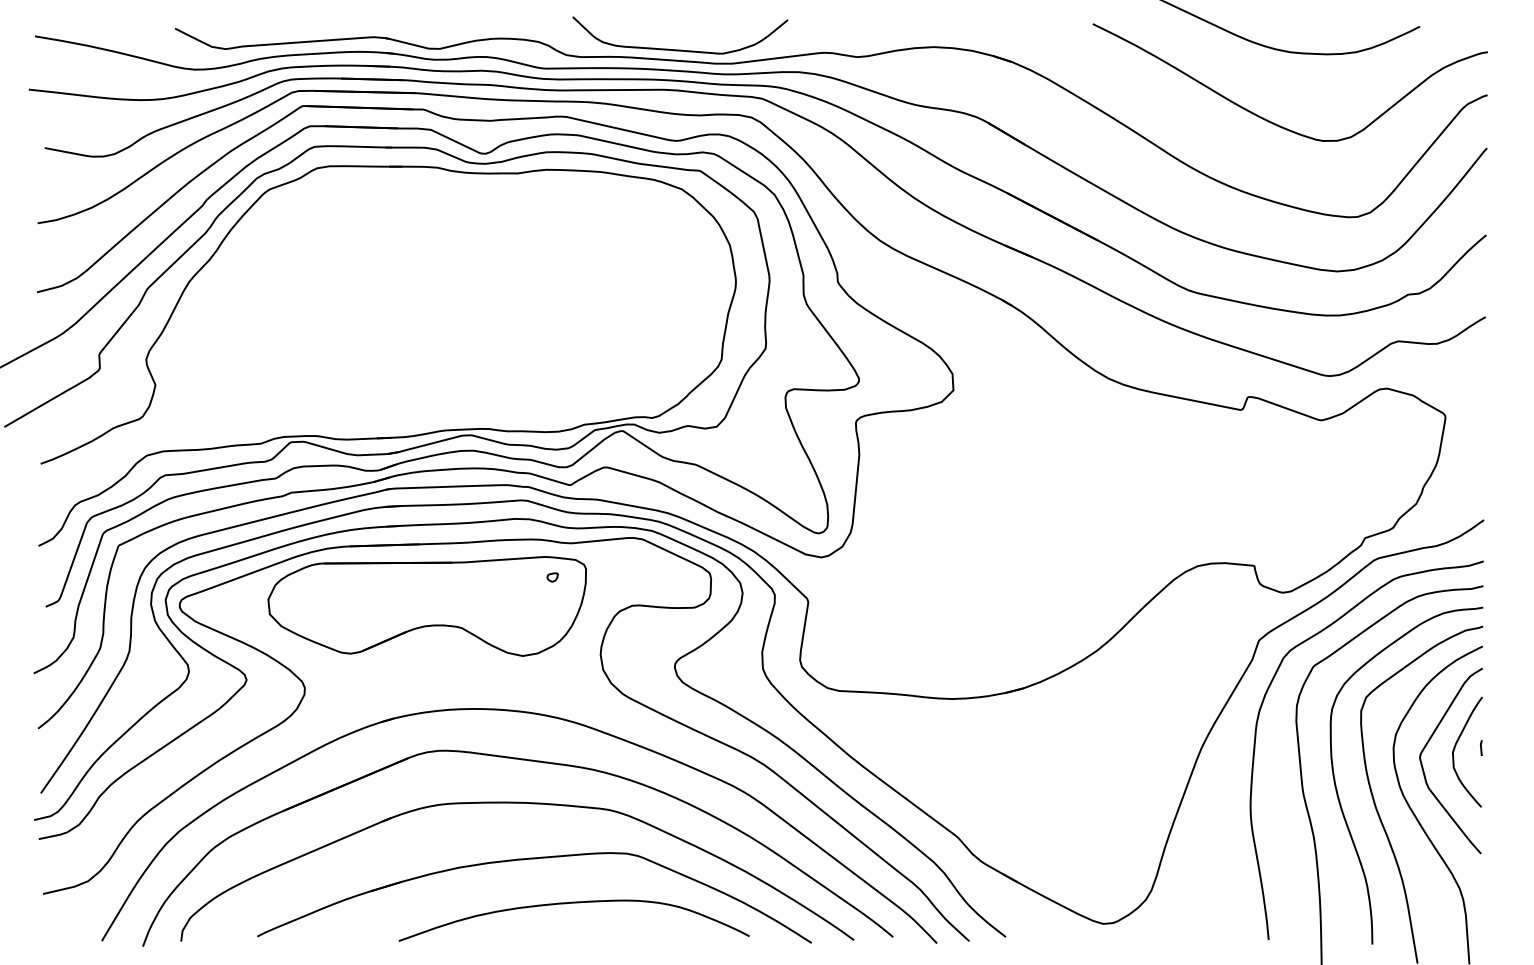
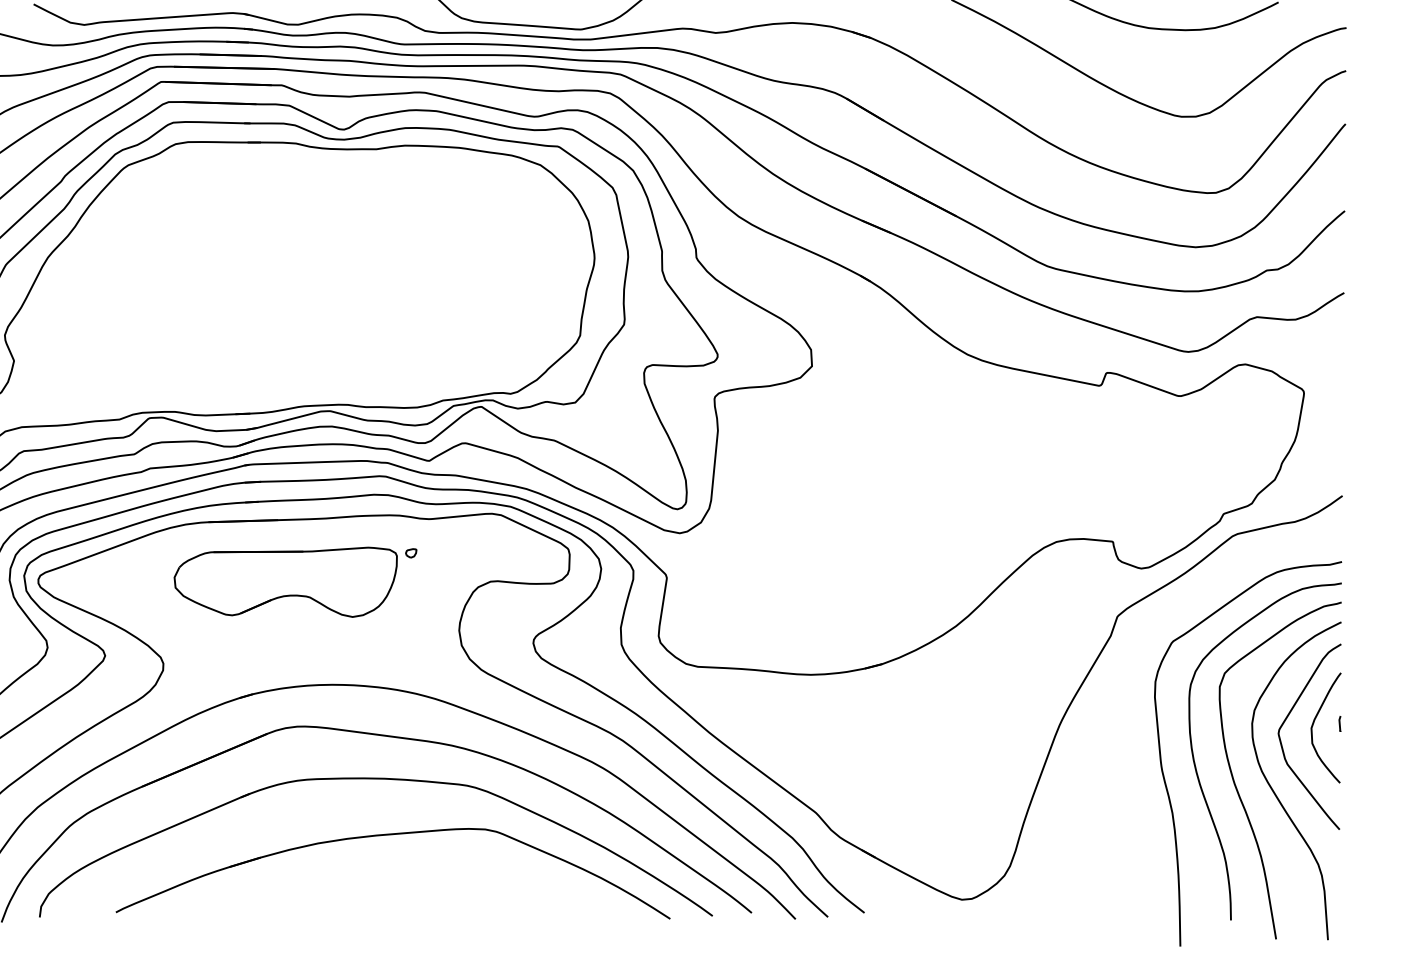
part: (426, 606) -> (285, 582), size x0.7
curve: (1256, 738) -> (1115, 714), removed
curve: (573, 903) -> (432, 879), removed

